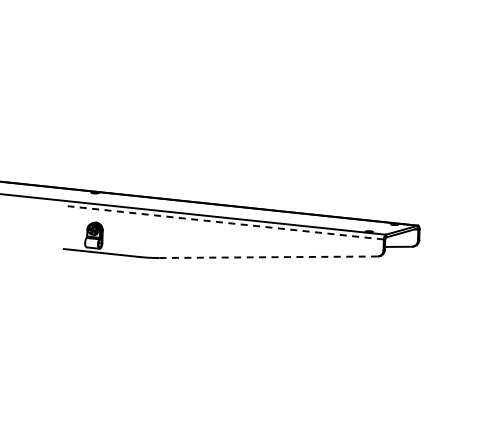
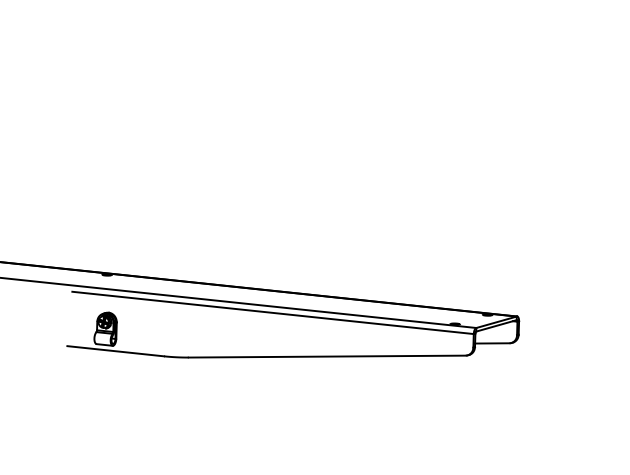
line: (225, 222) -> (272, 312), dashed -> solid
line: (269, 257) -> (328, 356), dashed -> solid

